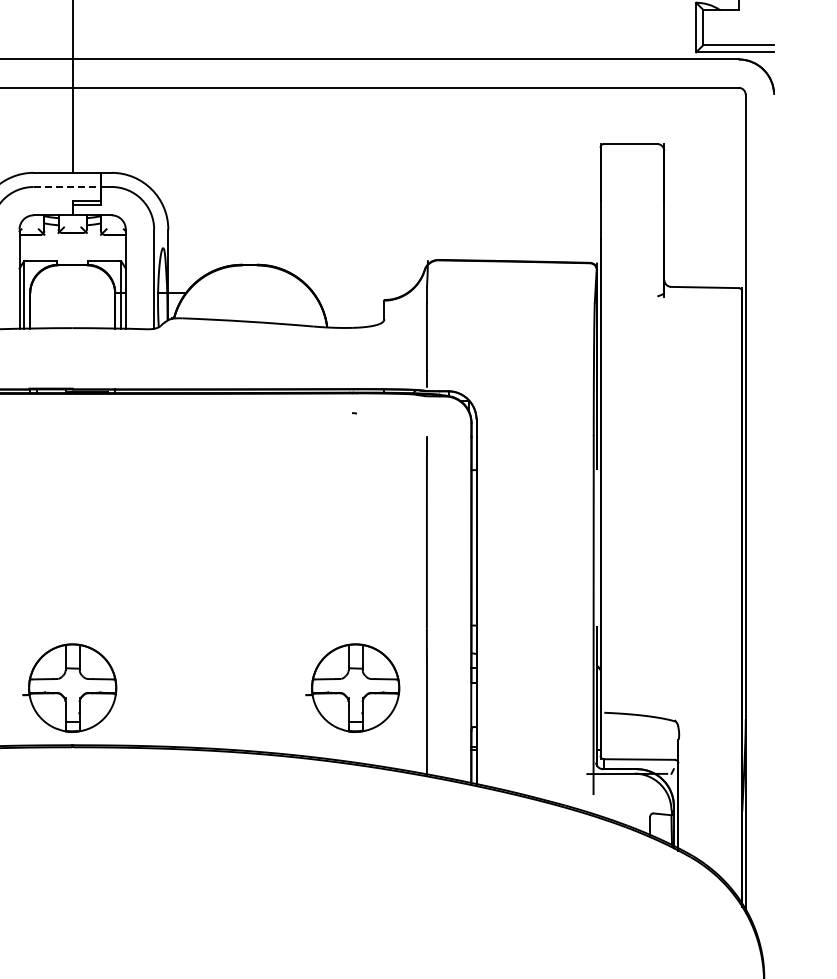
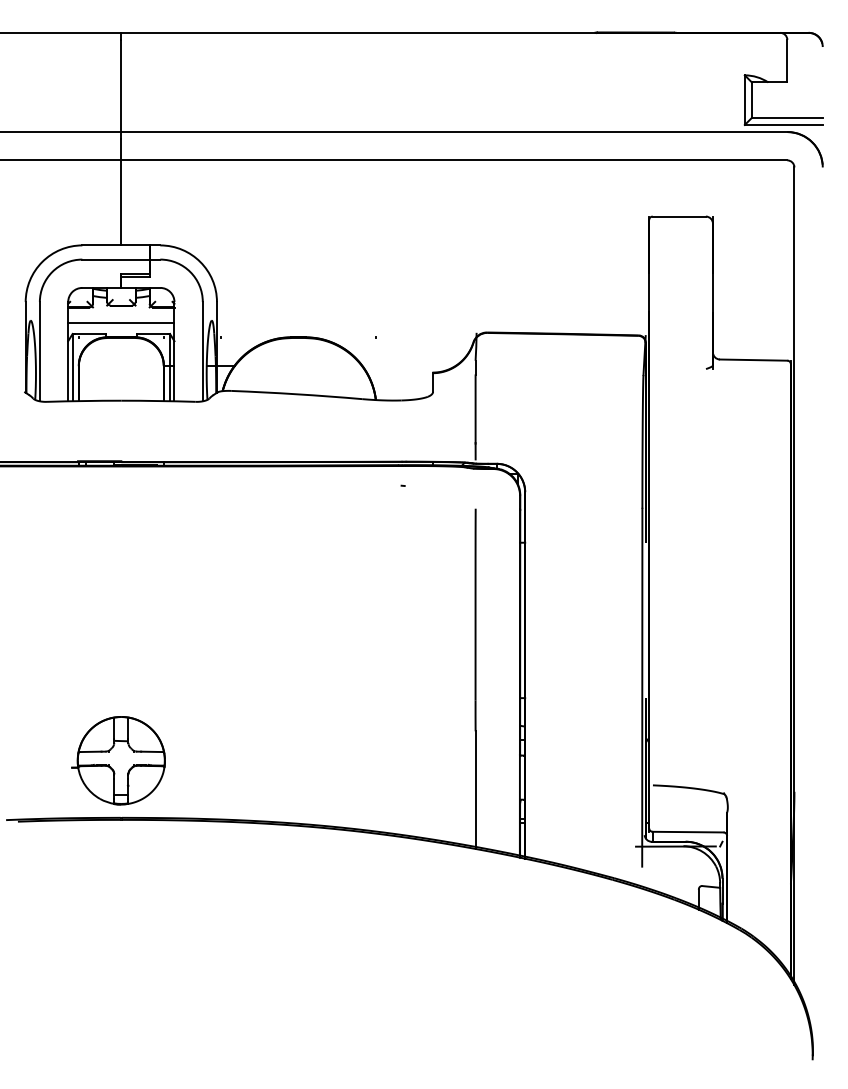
line: (67, 186) -> (116, 259), dashed -> solid
line: (72, 250) -> (121, 323), added
part: (352, 687) -> (401, 760), removed

